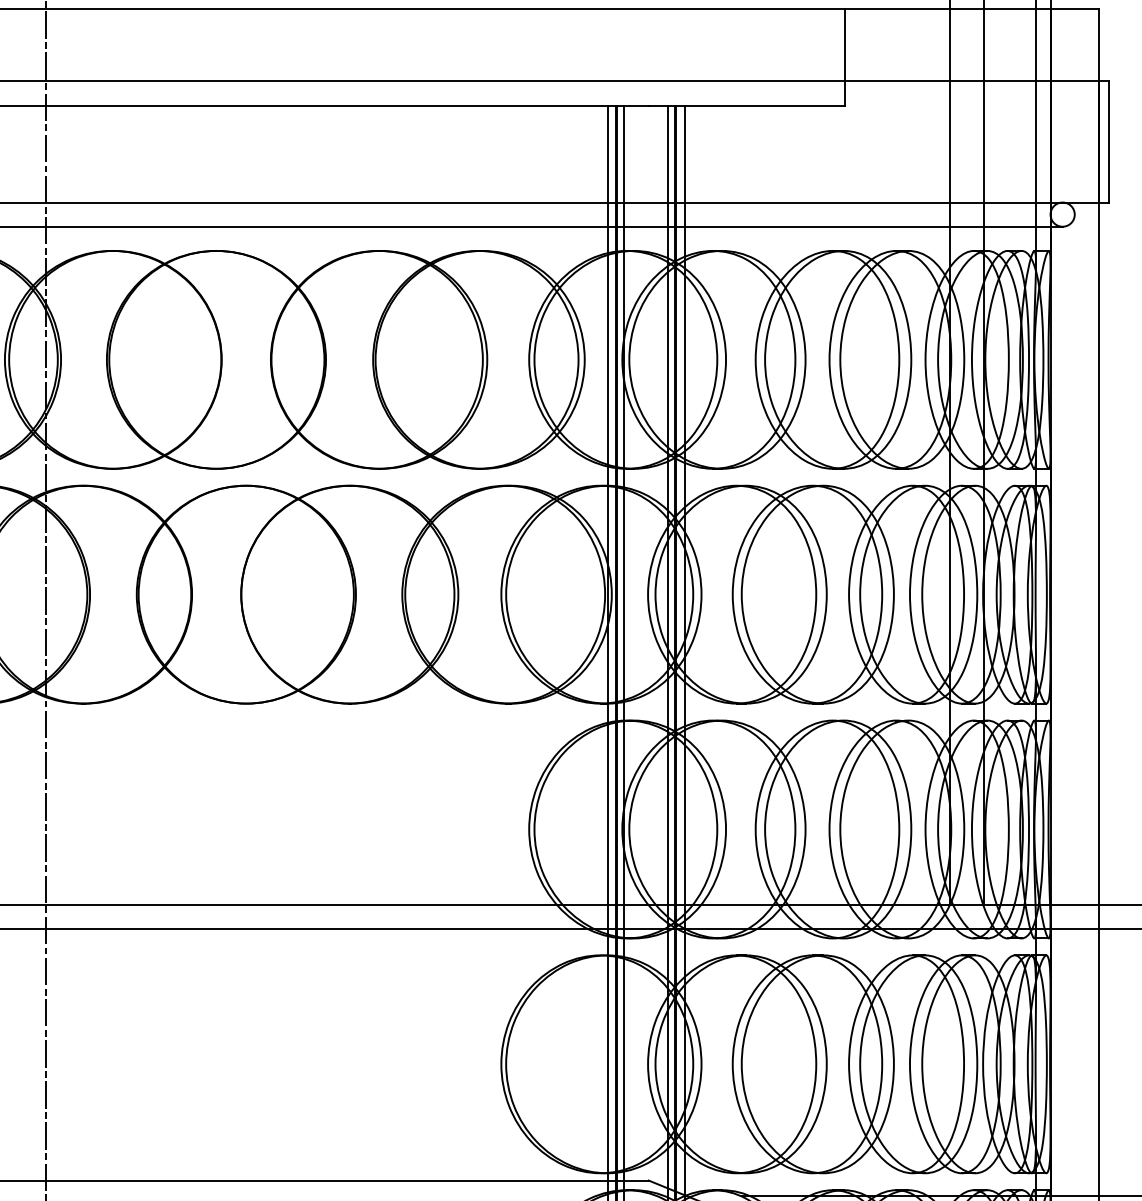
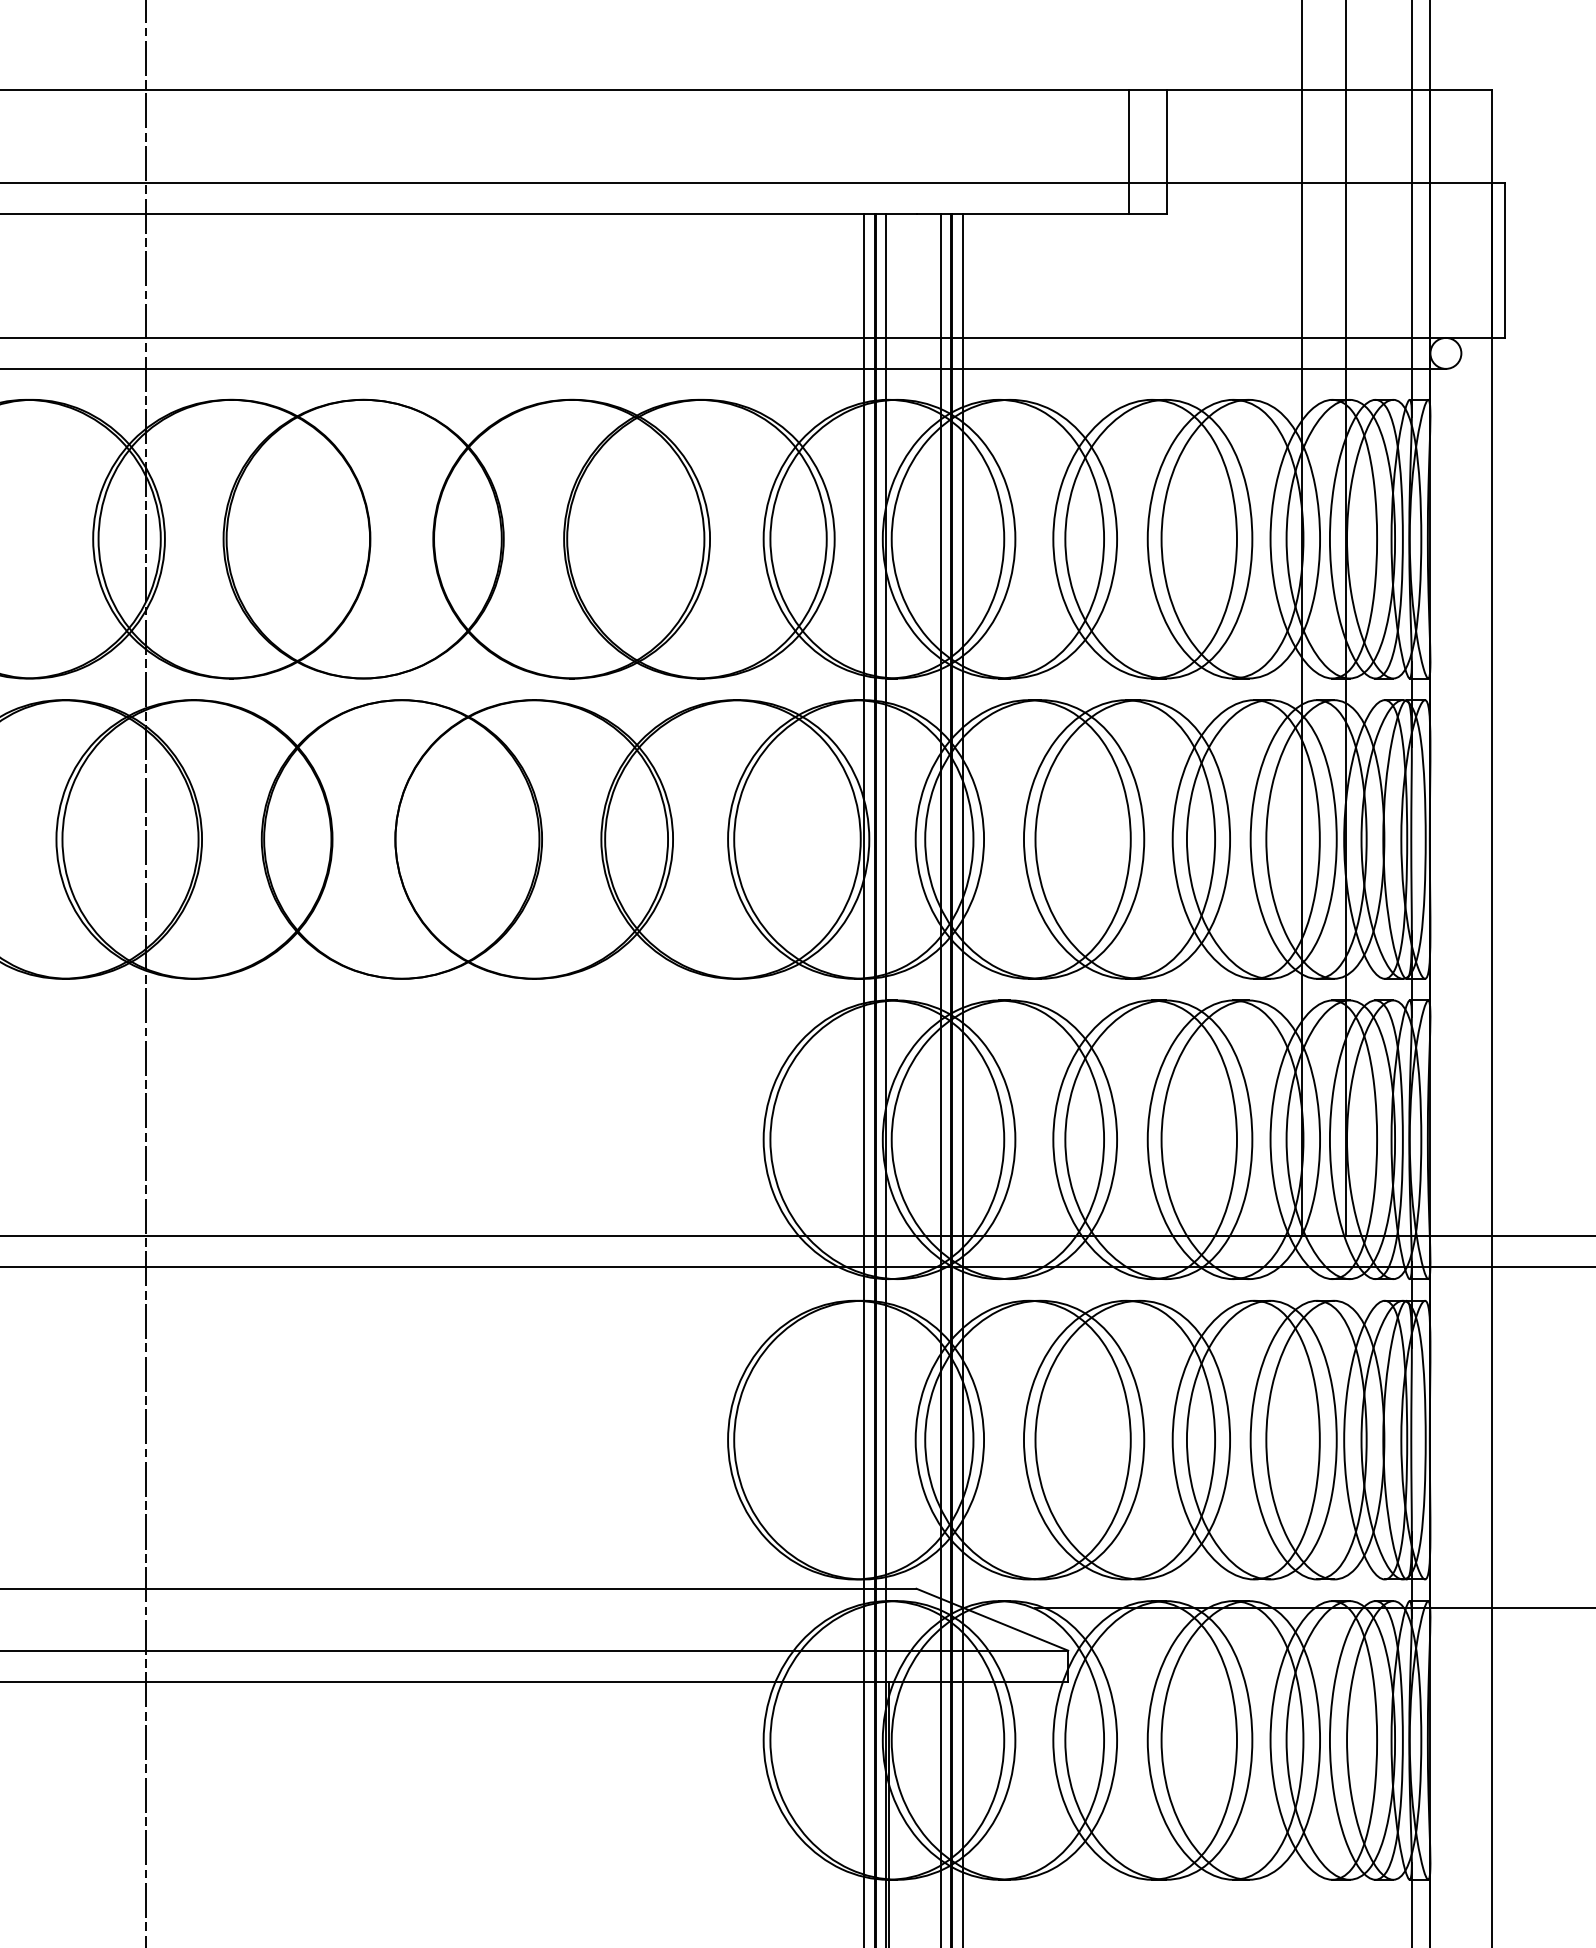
line: (814, 57) -> (1128, 152), added

